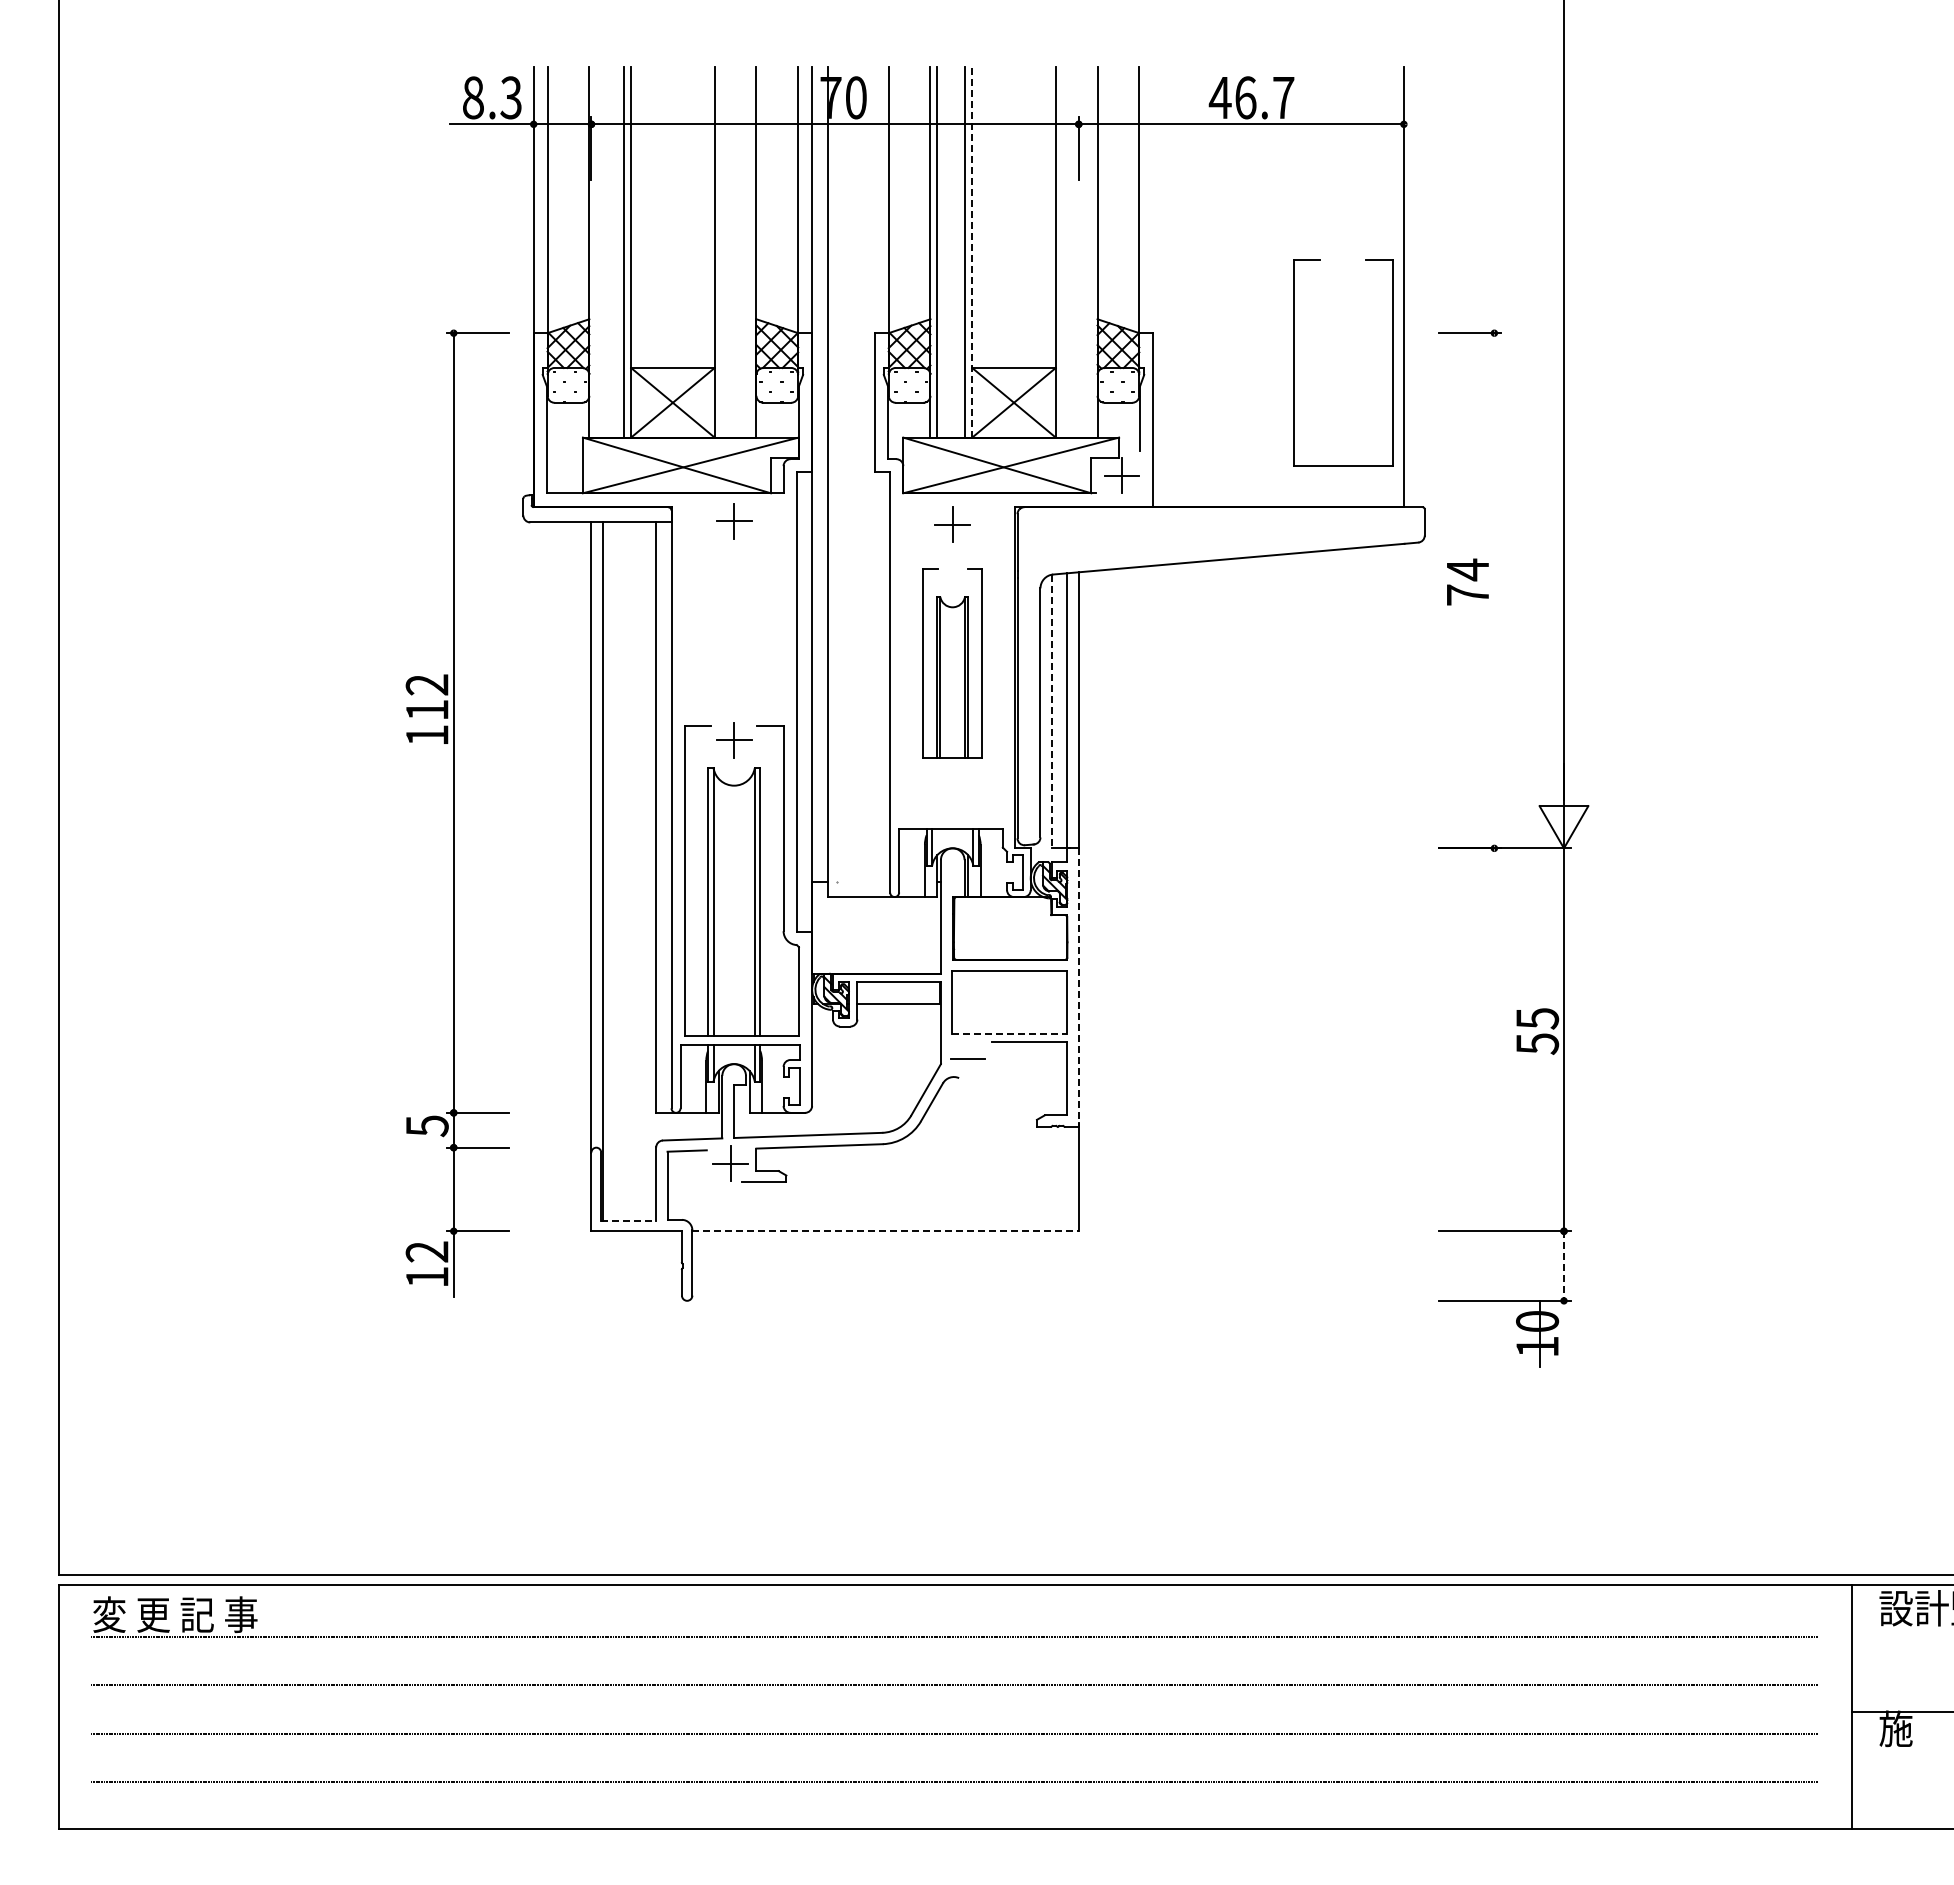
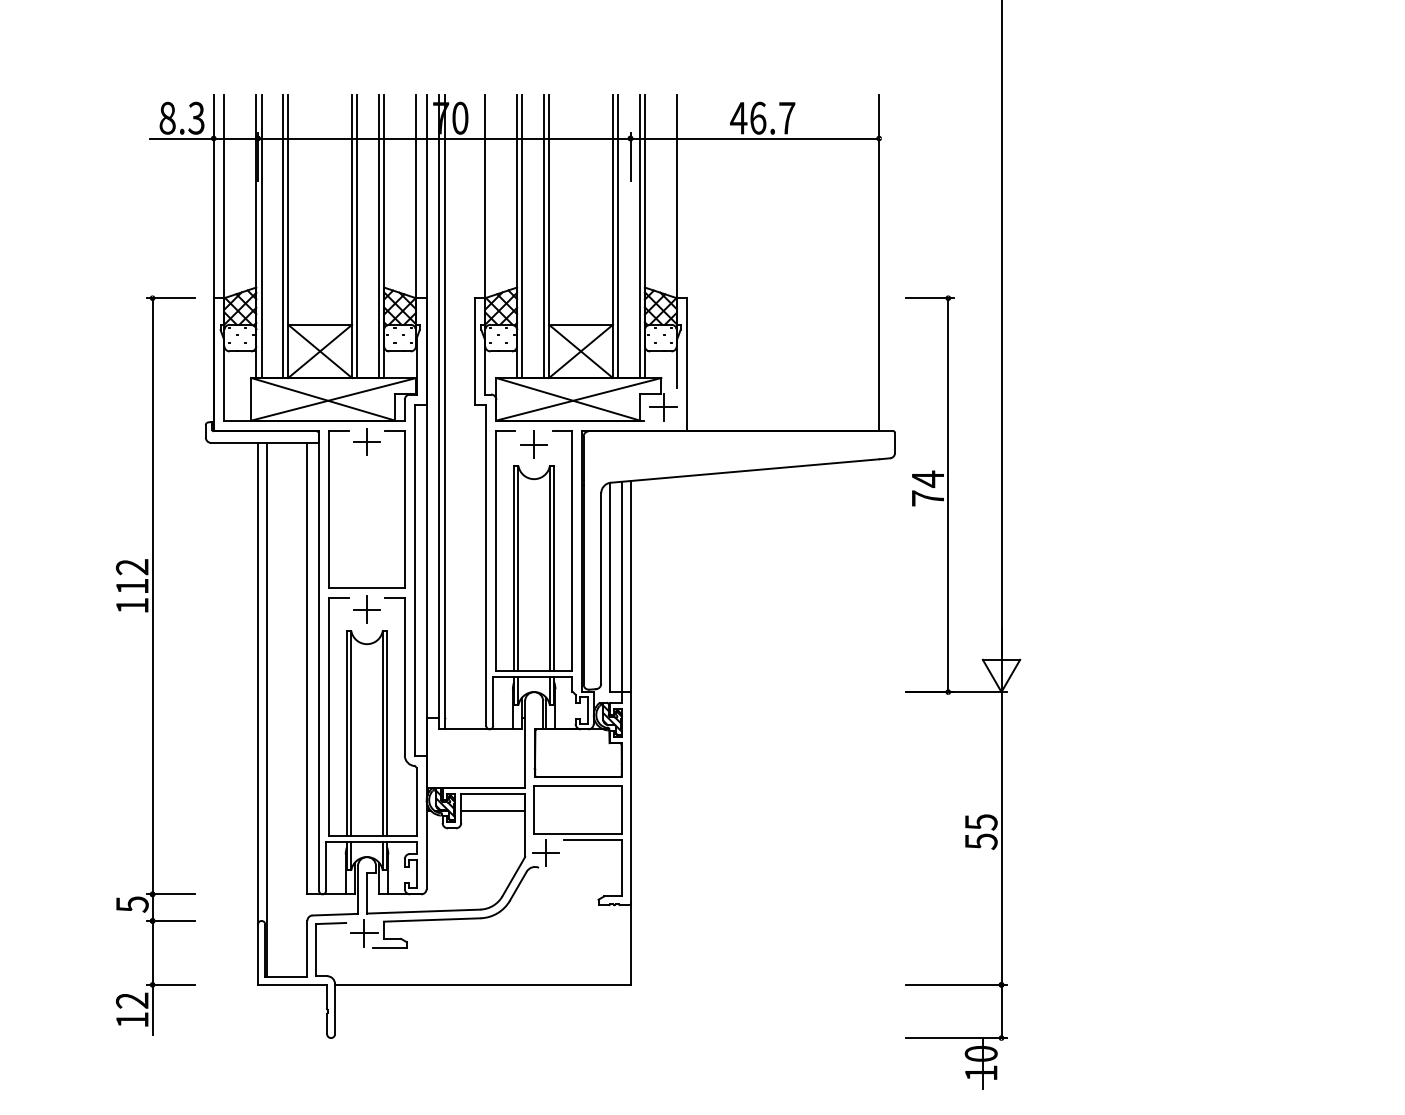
line: (596, 251) -> (261, 235), added
line: (721, 251) -> (357, 235), added
line: (749, 251) -> (378, 235), added
line: (972, 251) -> (549, 235), dashed -> solid
line: (1062, 251) -> (618, 235), added
line: (1090, 251) -> (639, 235), added
part: (1294, 362) -> (329, 509), moved
line: (836, 481) -> (445, 411), added
line: (1494, 590) -> (948, 494), added
part: (952, 663) -> (533, 550), size x1.67
line: (1051, 711) -> (609, 587), dashed -> solid
line: (1078, 988) -> (630, 799), dashed -> solid
line: (1009, 1033) -> (577, 833), dashed -> solid
line: (968, 1058) -> (546, 852), added
line: (629, 1221) -> (287, 977), dashed -> solid
line: (886, 1231) -> (483, 985), dashed -> solid
line: (1563, 1266) -> (1001, 1011), dashed -> solid

